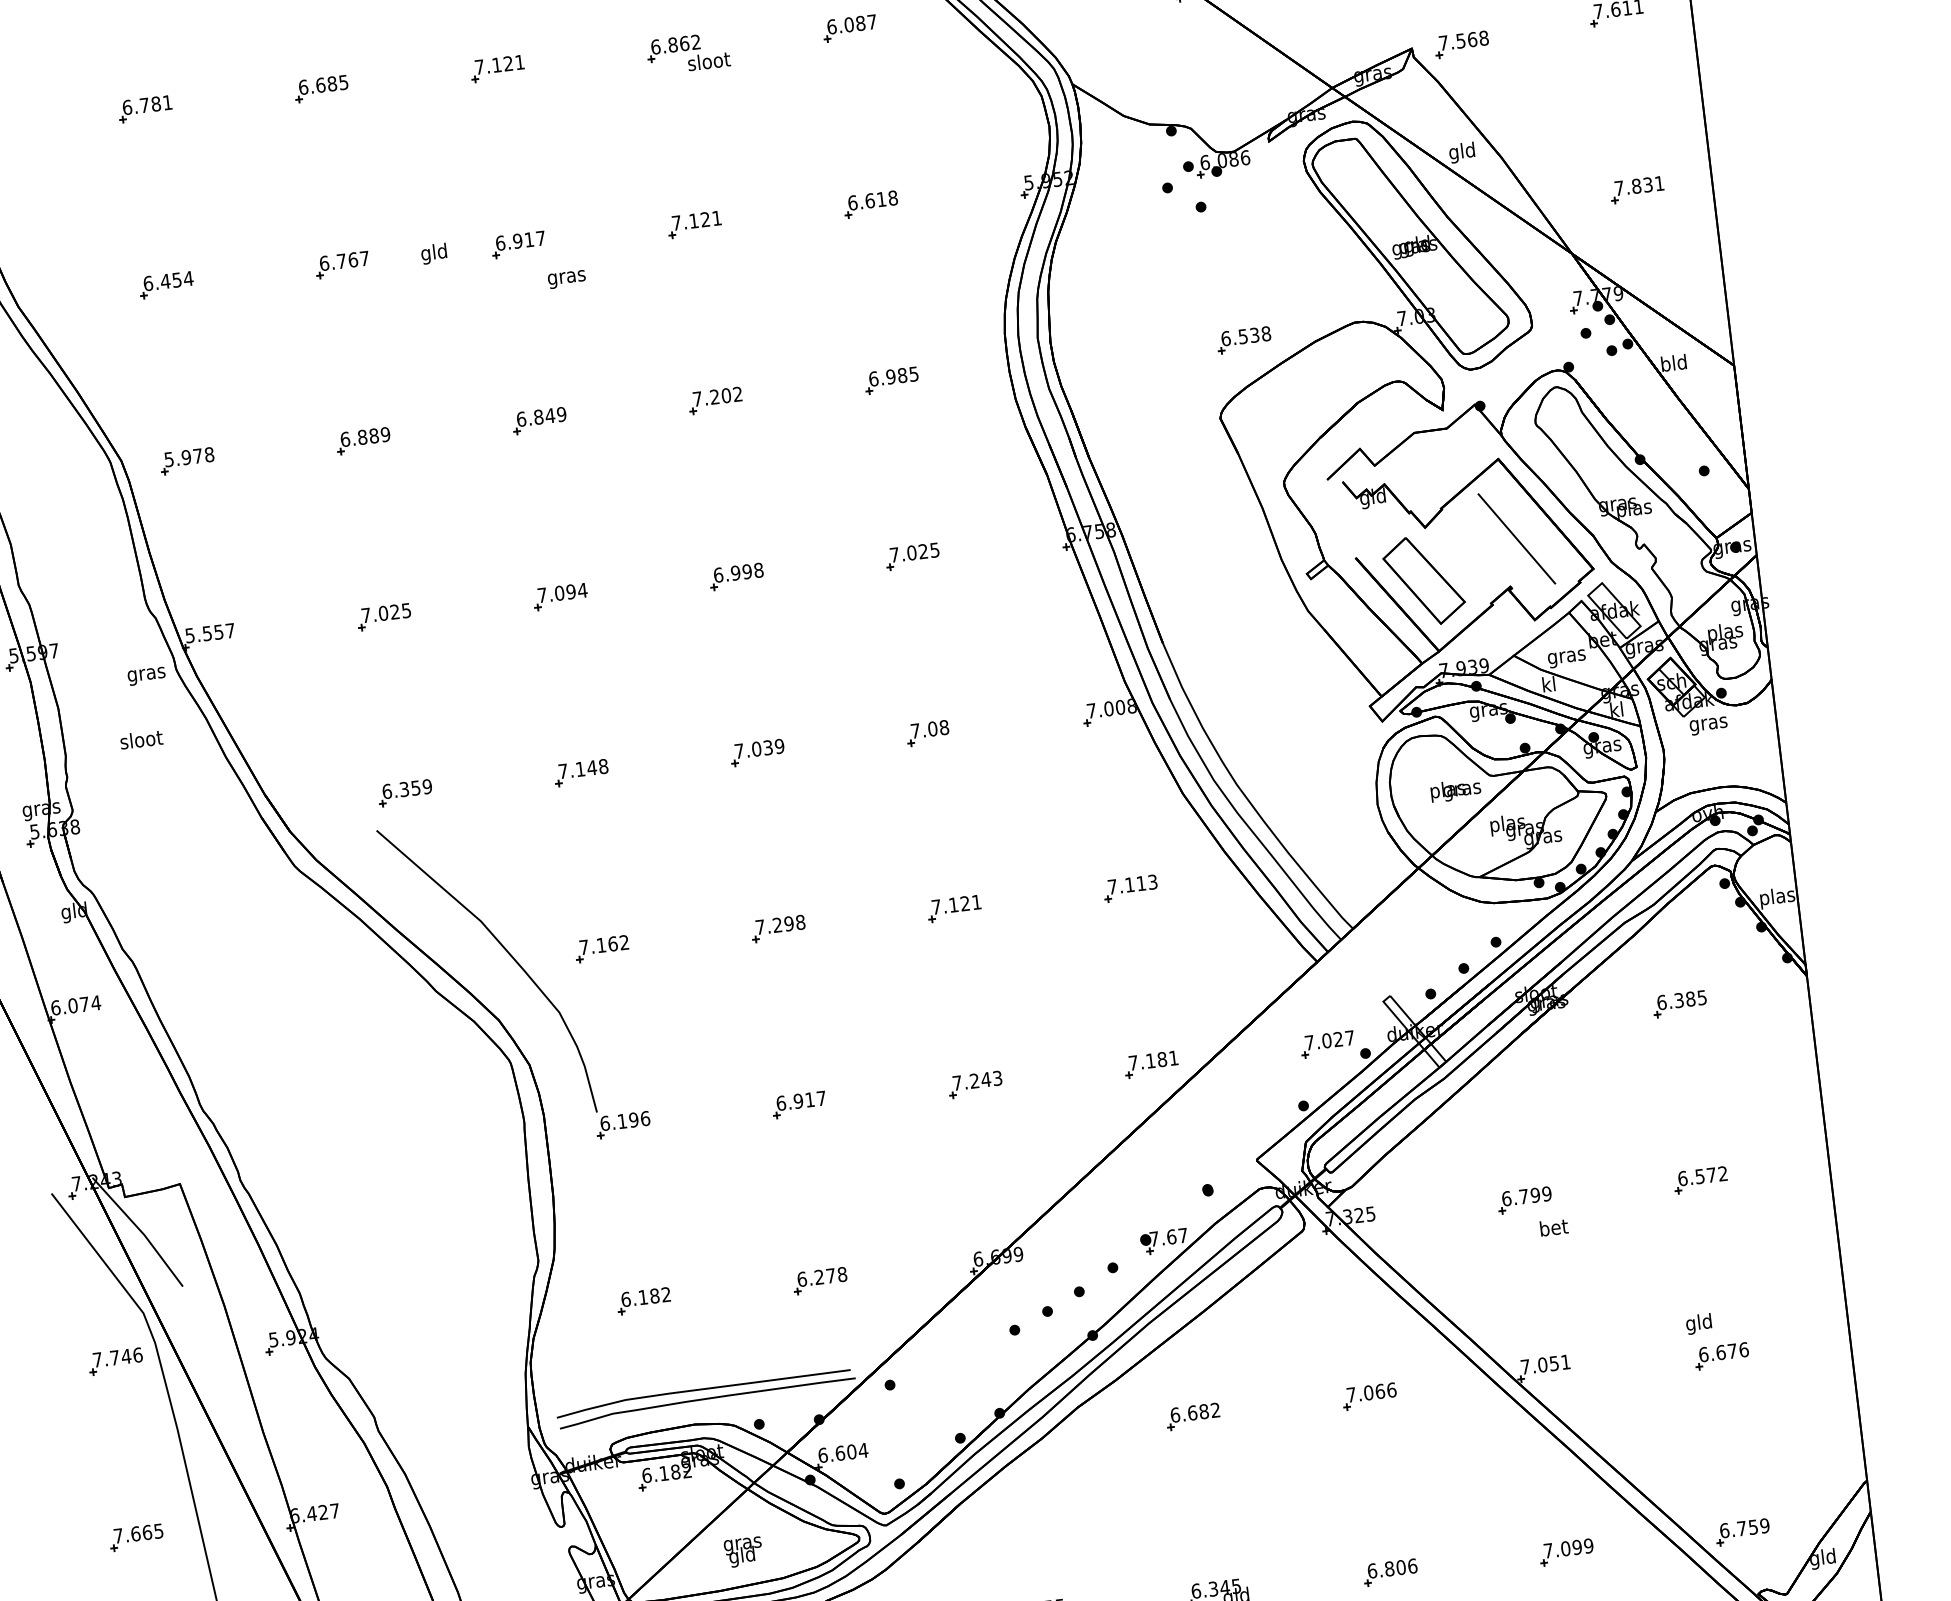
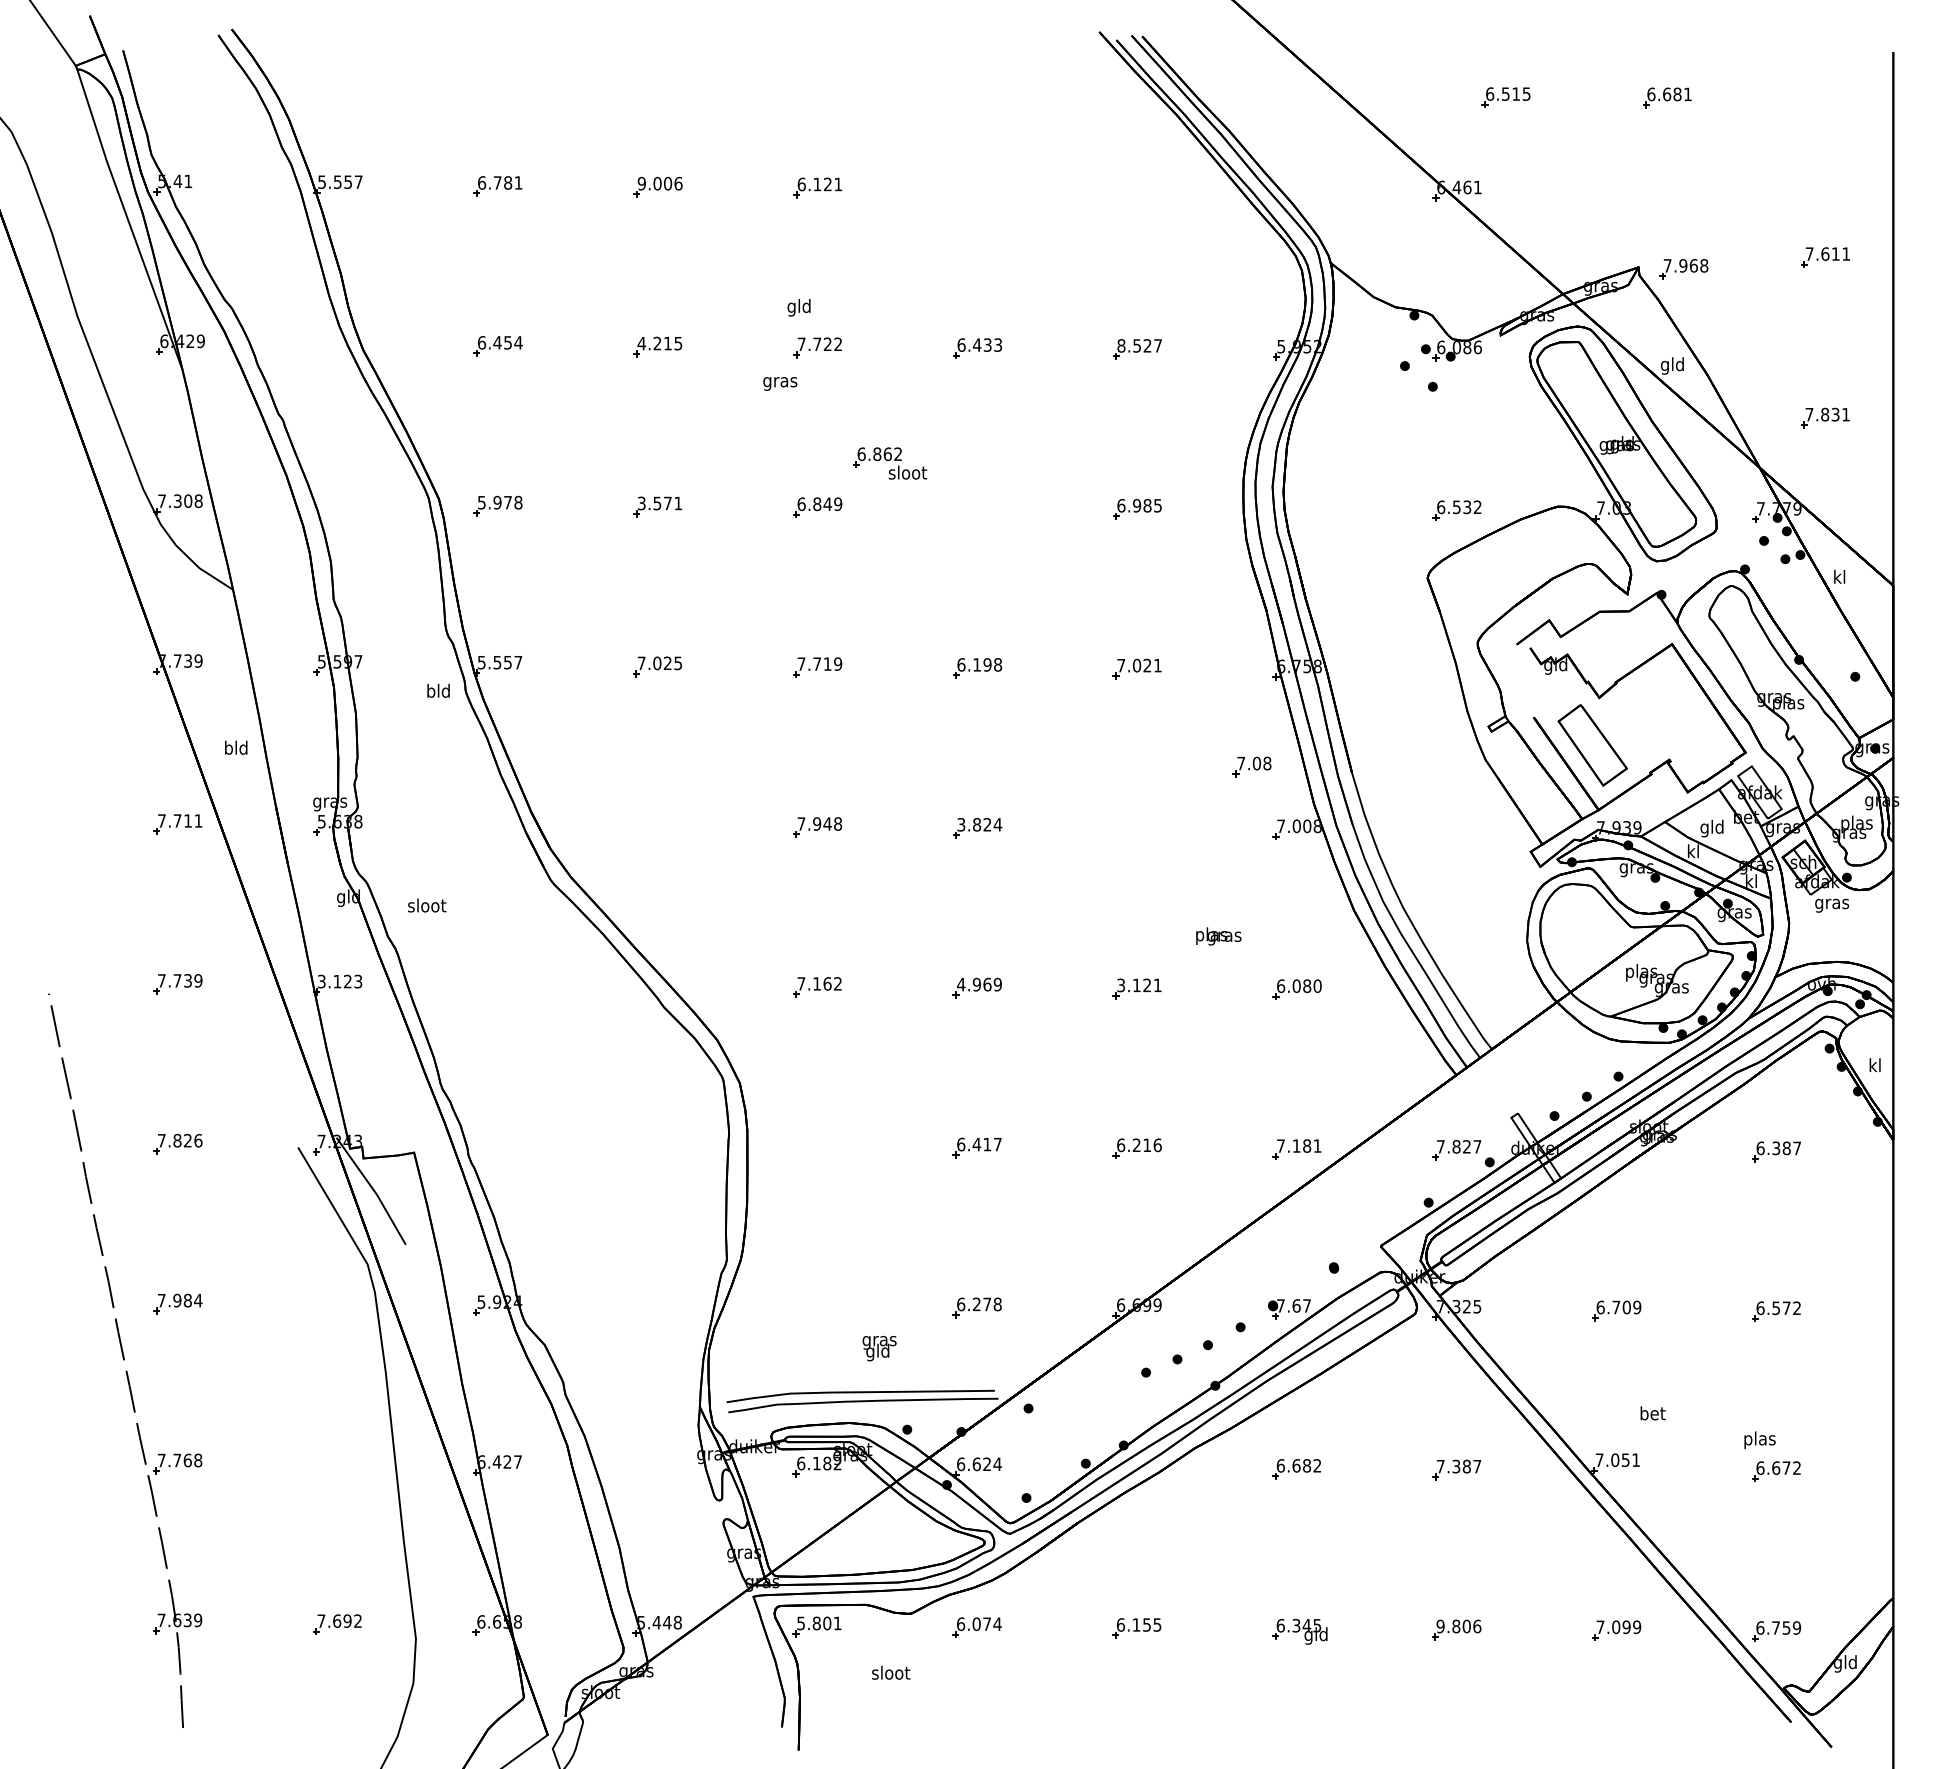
part: (849, 28) -> (1137, 189), removed
text: (1461, 40) -> (1683, 265), 7.568 -> 7.968
part: (688, 53) -> (890, 463), moved
text: (479, 67) -> (801, 184), 7.121 -> 6.121
text: (322, 84) -> (659, 183), 6.685 -> 9.006
text: (872, 200) -> (1139, 345), 6.618 -> 8.527
text: (696, 220) -> (979, 344), 7.121 -> 6.433
text: (520, 241) -> (819, 344), 6.917 -> 7.722
text: (433, 253) -> (798, 307), moved
text: (343, 260) -> (659, 343), 6.767 -> 4.215
text: (567, 278) -> (780, 383), moved
text: (1266, 334) -> (1477, 507), 6.538 -> 6.532
text: (1673, 362) -> (1839, 576), bld -> kl
part: (715, 400) -> (977, 508), removed
text: (364, 437) -> (659, 503), 6.889 -> 3.571
line: (1516, 538) -> (1679, 717), removed
text: (934, 550) -> (1157, 665), 7.025 -> 7.021
text: (736, 572) -> (977, 664), 6.998 -> 6.198
text: (570, 591) -> (827, 663), 7.094 -> 7.719
text: (1566, 656) -> (1712, 828), gras -> gld
text: (146, 674) -> (438, 692), gras -> bld
part: (927, 732) -> (1251, 766), moved
text: (141, 739) -> (427, 905), moved
text: (759, 748) -> (979, 824), 7.039 -> 3.824
text: (580, 768) -> (817, 823), 7.148 -> 7.948
text: (1455, 790) -> (1218, 936), moved
part: (405, 792) -> (657, 826), removed
text: (1132, 884) -> (1299, 986), 7.113 -> 6.080
text: (1777, 897) -> (1875, 1066), plas -> kl
text: (936, 907) -> (1121, 985), 7.121 -> 3.121
text: (780, 924) -> (979, 984), 7.298 -> 4.969
part: (523, 972) -> (744, 999), removed
text: (1701, 997) -> (1796, 1148), 6.385 -> 6.387
text: (75, 1005) -> (339, 981), 6.074 -> 3.123
text: (1326, 1040) -> (1456, 1146), 7.027 -> 7.827
text: (977, 1080) -> (1139, 1145), 7.243 -> 6.216
text: (798, 1101) -> (976, 1144), 6.917 -> 6.417
text: (1535, 1195) -> (1626, 1307), 6.799 -> 6.709
text: (1553, 1227) -> (1652, 1413), moved
part: (643, 1300) -> (816, 1306), removed
text: (1699, 1324) -> (1759, 1440), gld -> plas
text: (1744, 1349) -> (1797, 1467), 6.676 -> 6.672
part: (115, 1361) -> (337, 1304), removed
text: (1379, 1391) -> (1466, 1466), 7.066 -> 7.387
text: (852, 1452) -> (987, 1464), 6.604 -> 6.624
part: (136, 1537) -> (337, 1464), removed
text: (743, 1552) -> (879, 1348), moved
text: (1372, 1570) -> (1440, 1626), 6.806 -> 9.806

